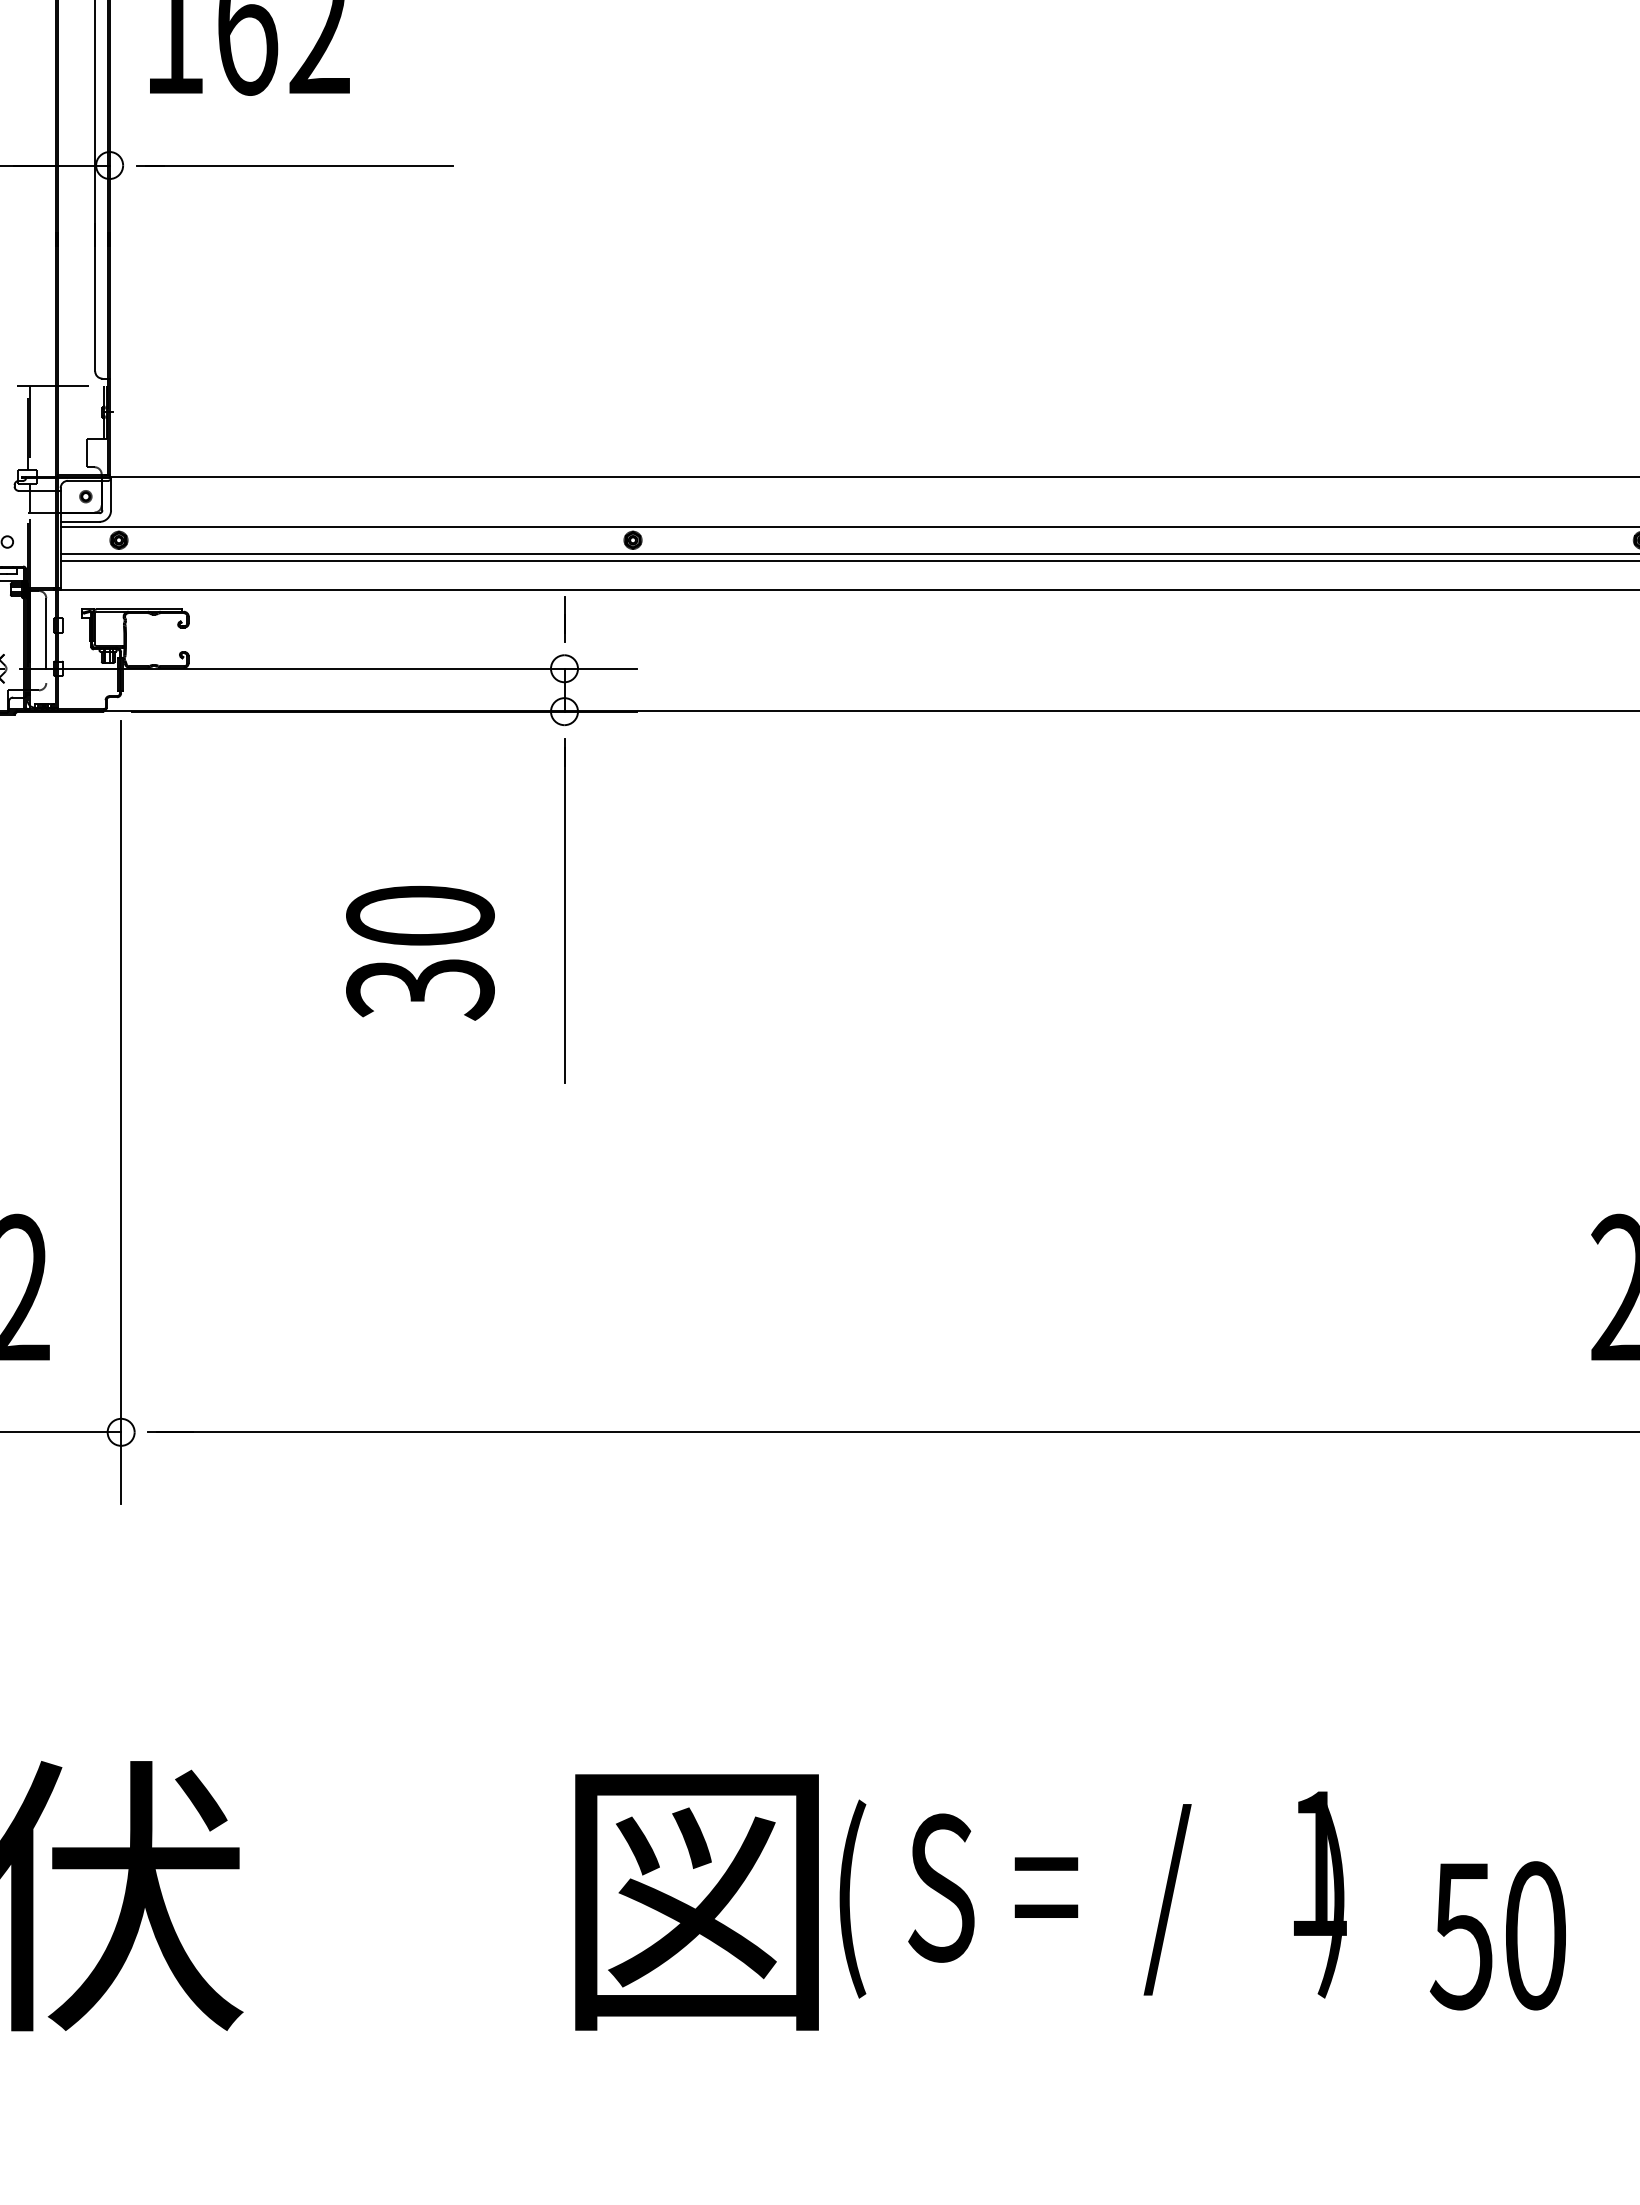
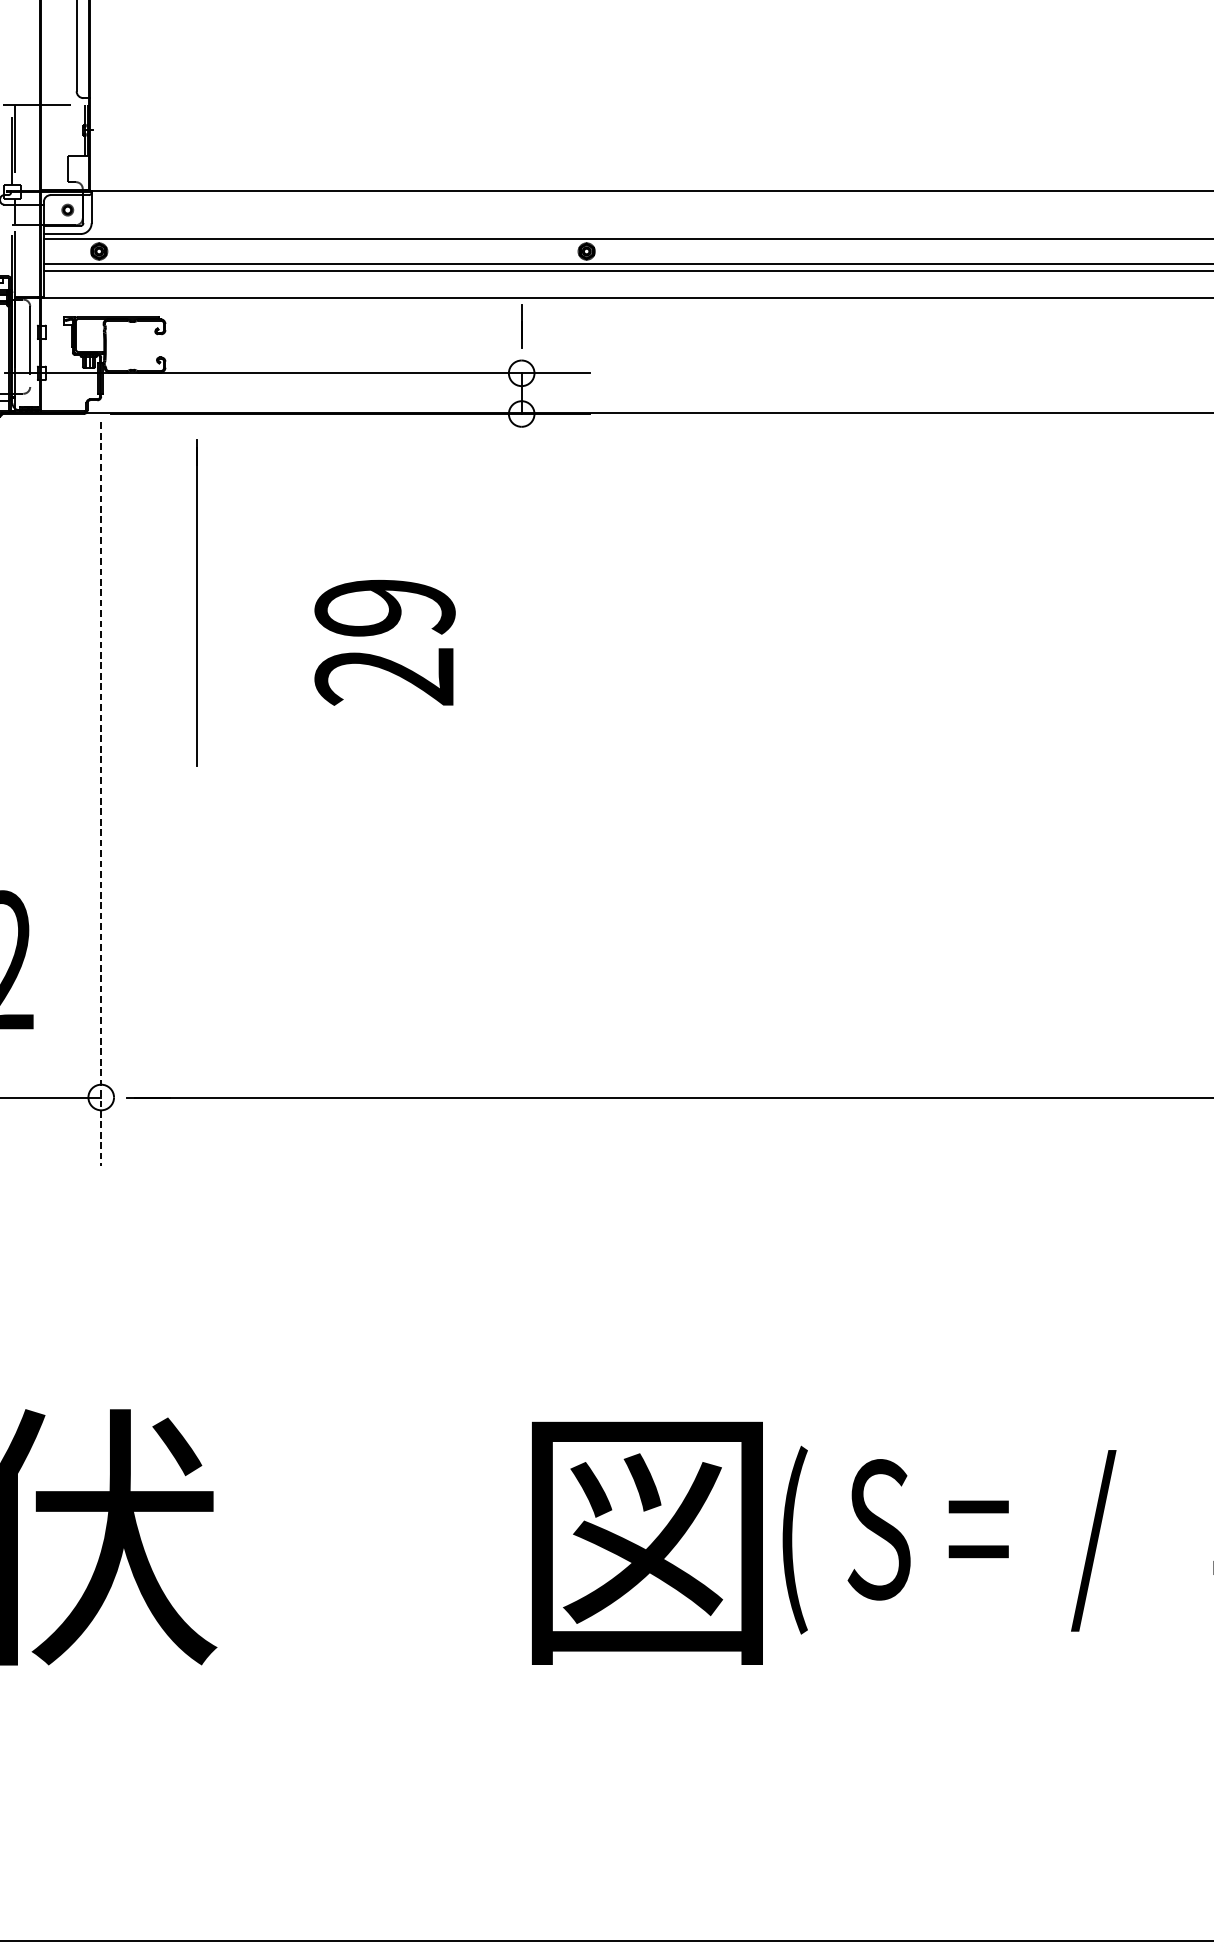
line: (564, 910) -> (197, 602), moved
text: (420, 952) -> (385, 642), 30 -> 29
line: (121, 1112) -> (101, 794), solid -> dashed

